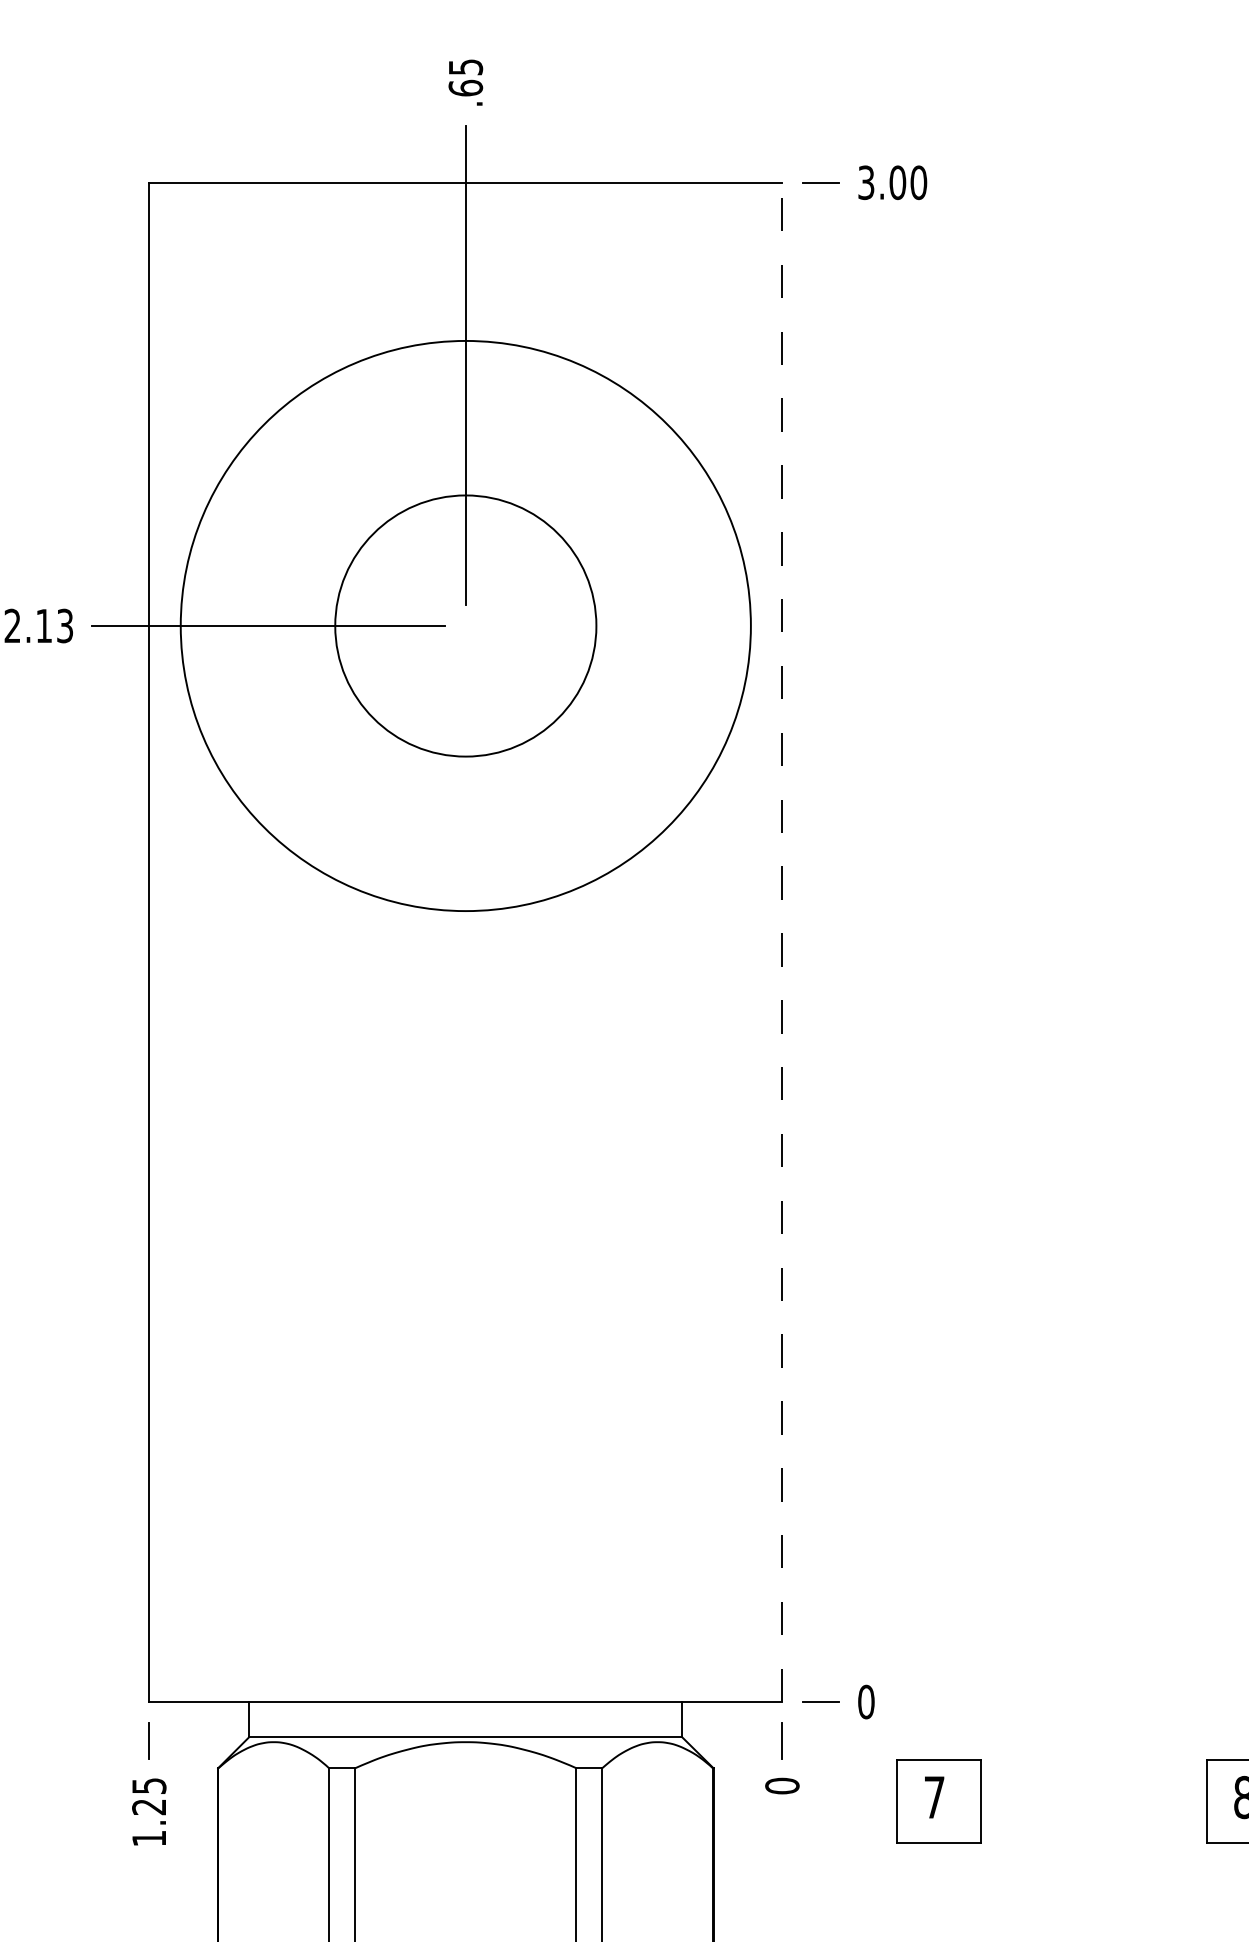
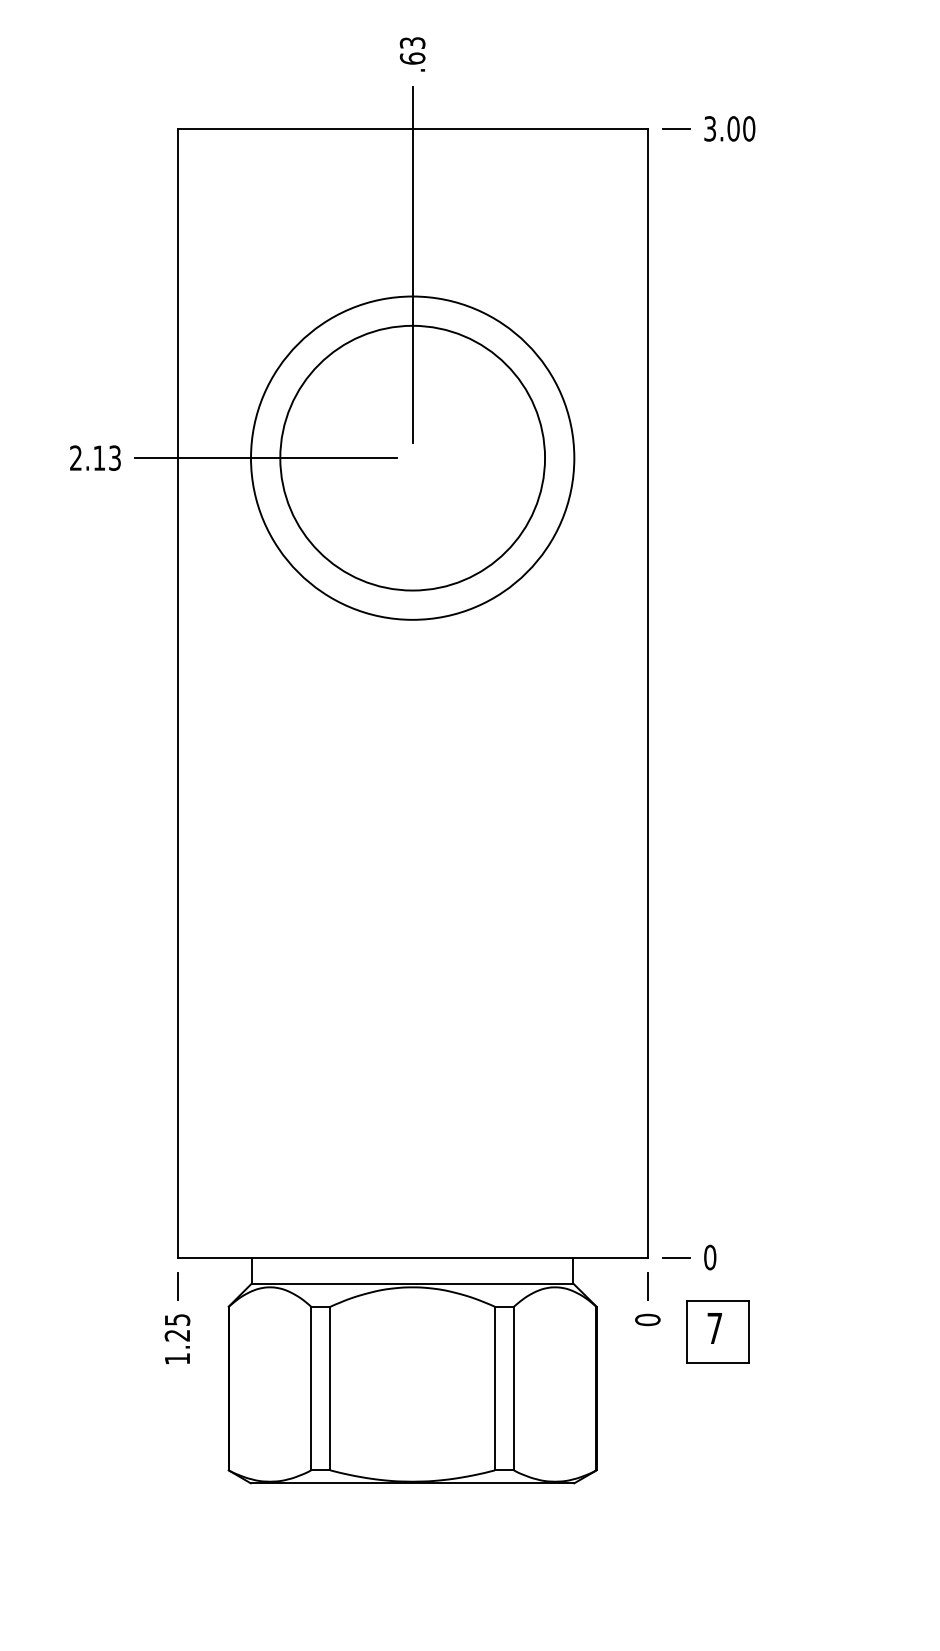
text: (464, 66) -> (411, 42), .65 -> .63
circle: (465, 625) -> (412, 457), size x0.62
circle: (465, 625) -> (412, 457), size x1.67
line: (781, 941) -> (647, 692), dashed -> solid
part: (938, 1801) -> (717, 1331), moved

